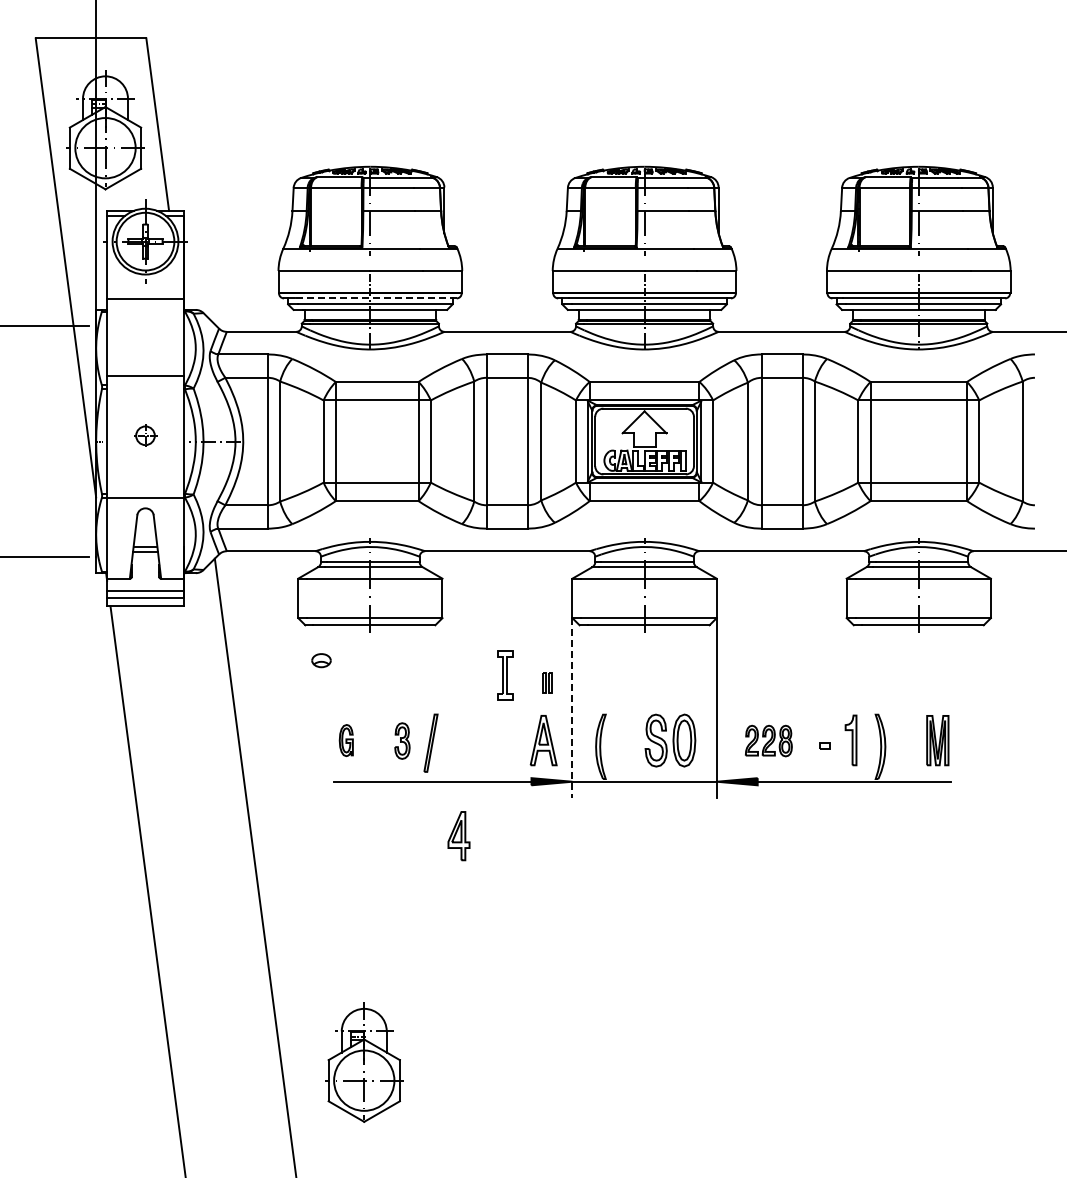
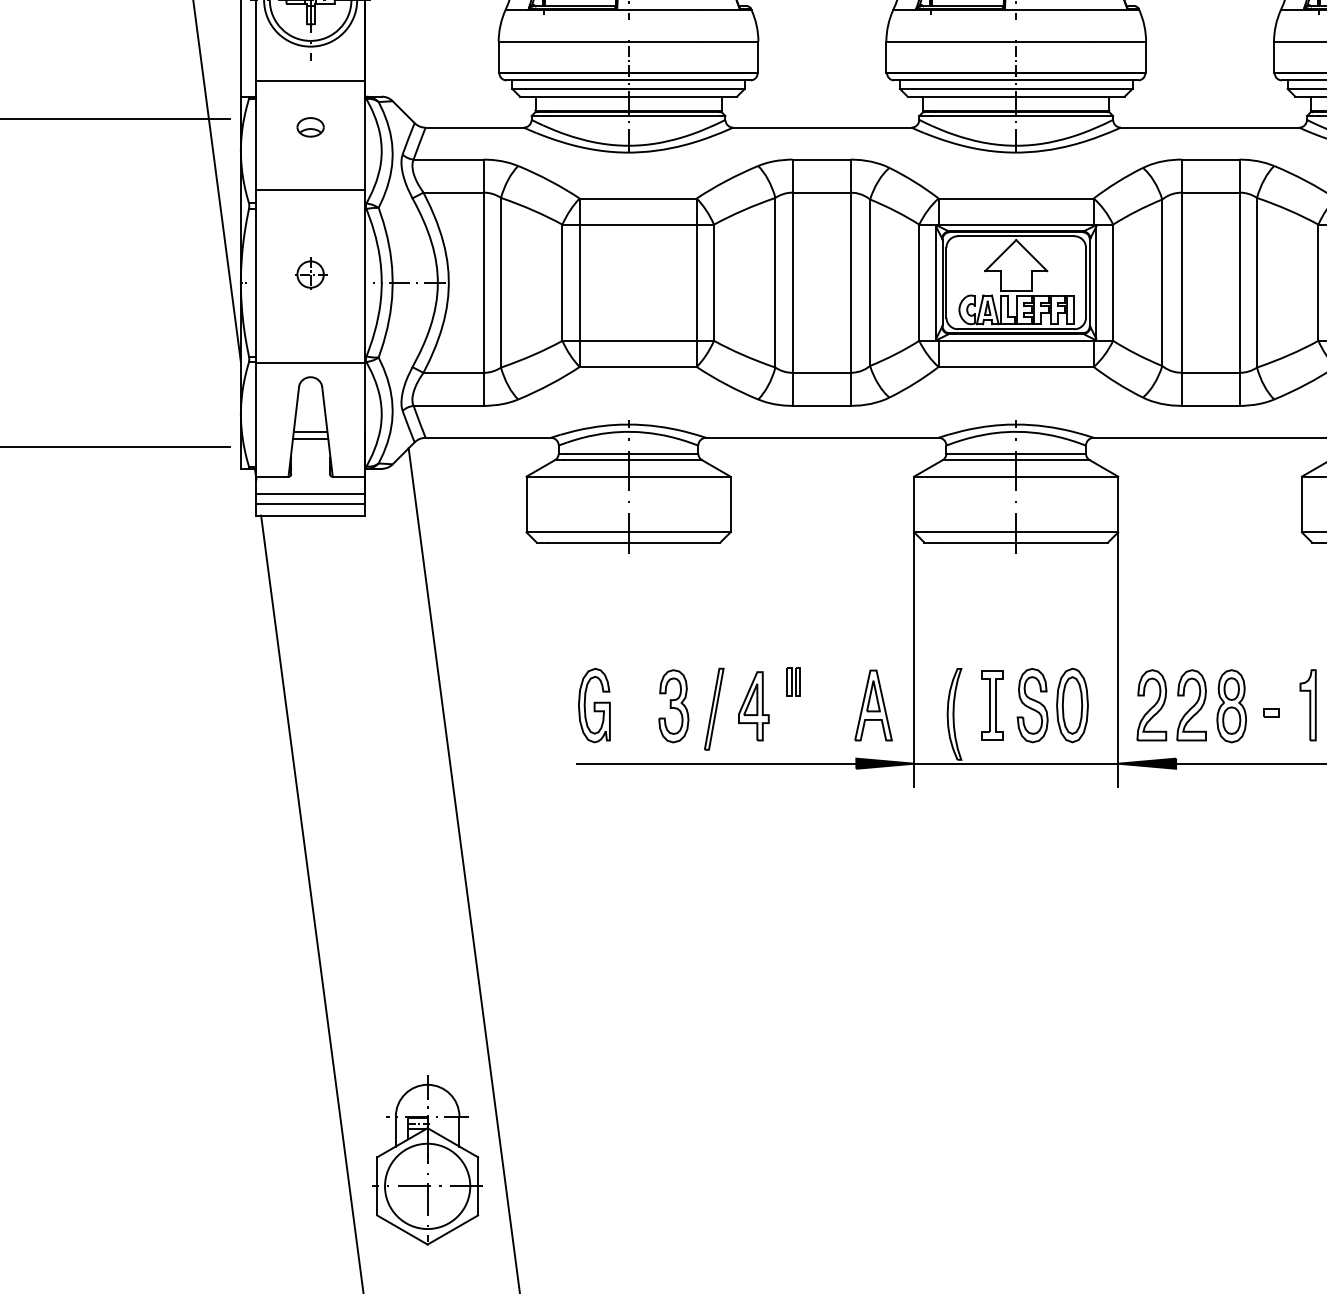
line: (375, 298) -> (635, 80), dashed -> solid
part: (321, 660) -> (310, 127), moved
part: (505, 675) -> (993, 705), moved
part: (547, 682) -> (794, 681), moved
line: (572, 708) -> (914, 660), dashed -> solid
part: (346, 740) -> (594, 705), size x1.67
part: (402, 740) -> (673, 705), size x1.43
part: (768, 740) -> (1191, 705), size x1.67
part: (458, 836) -> (753, 706), moved
part: (364, 1062) -> (427, 1160), moved

